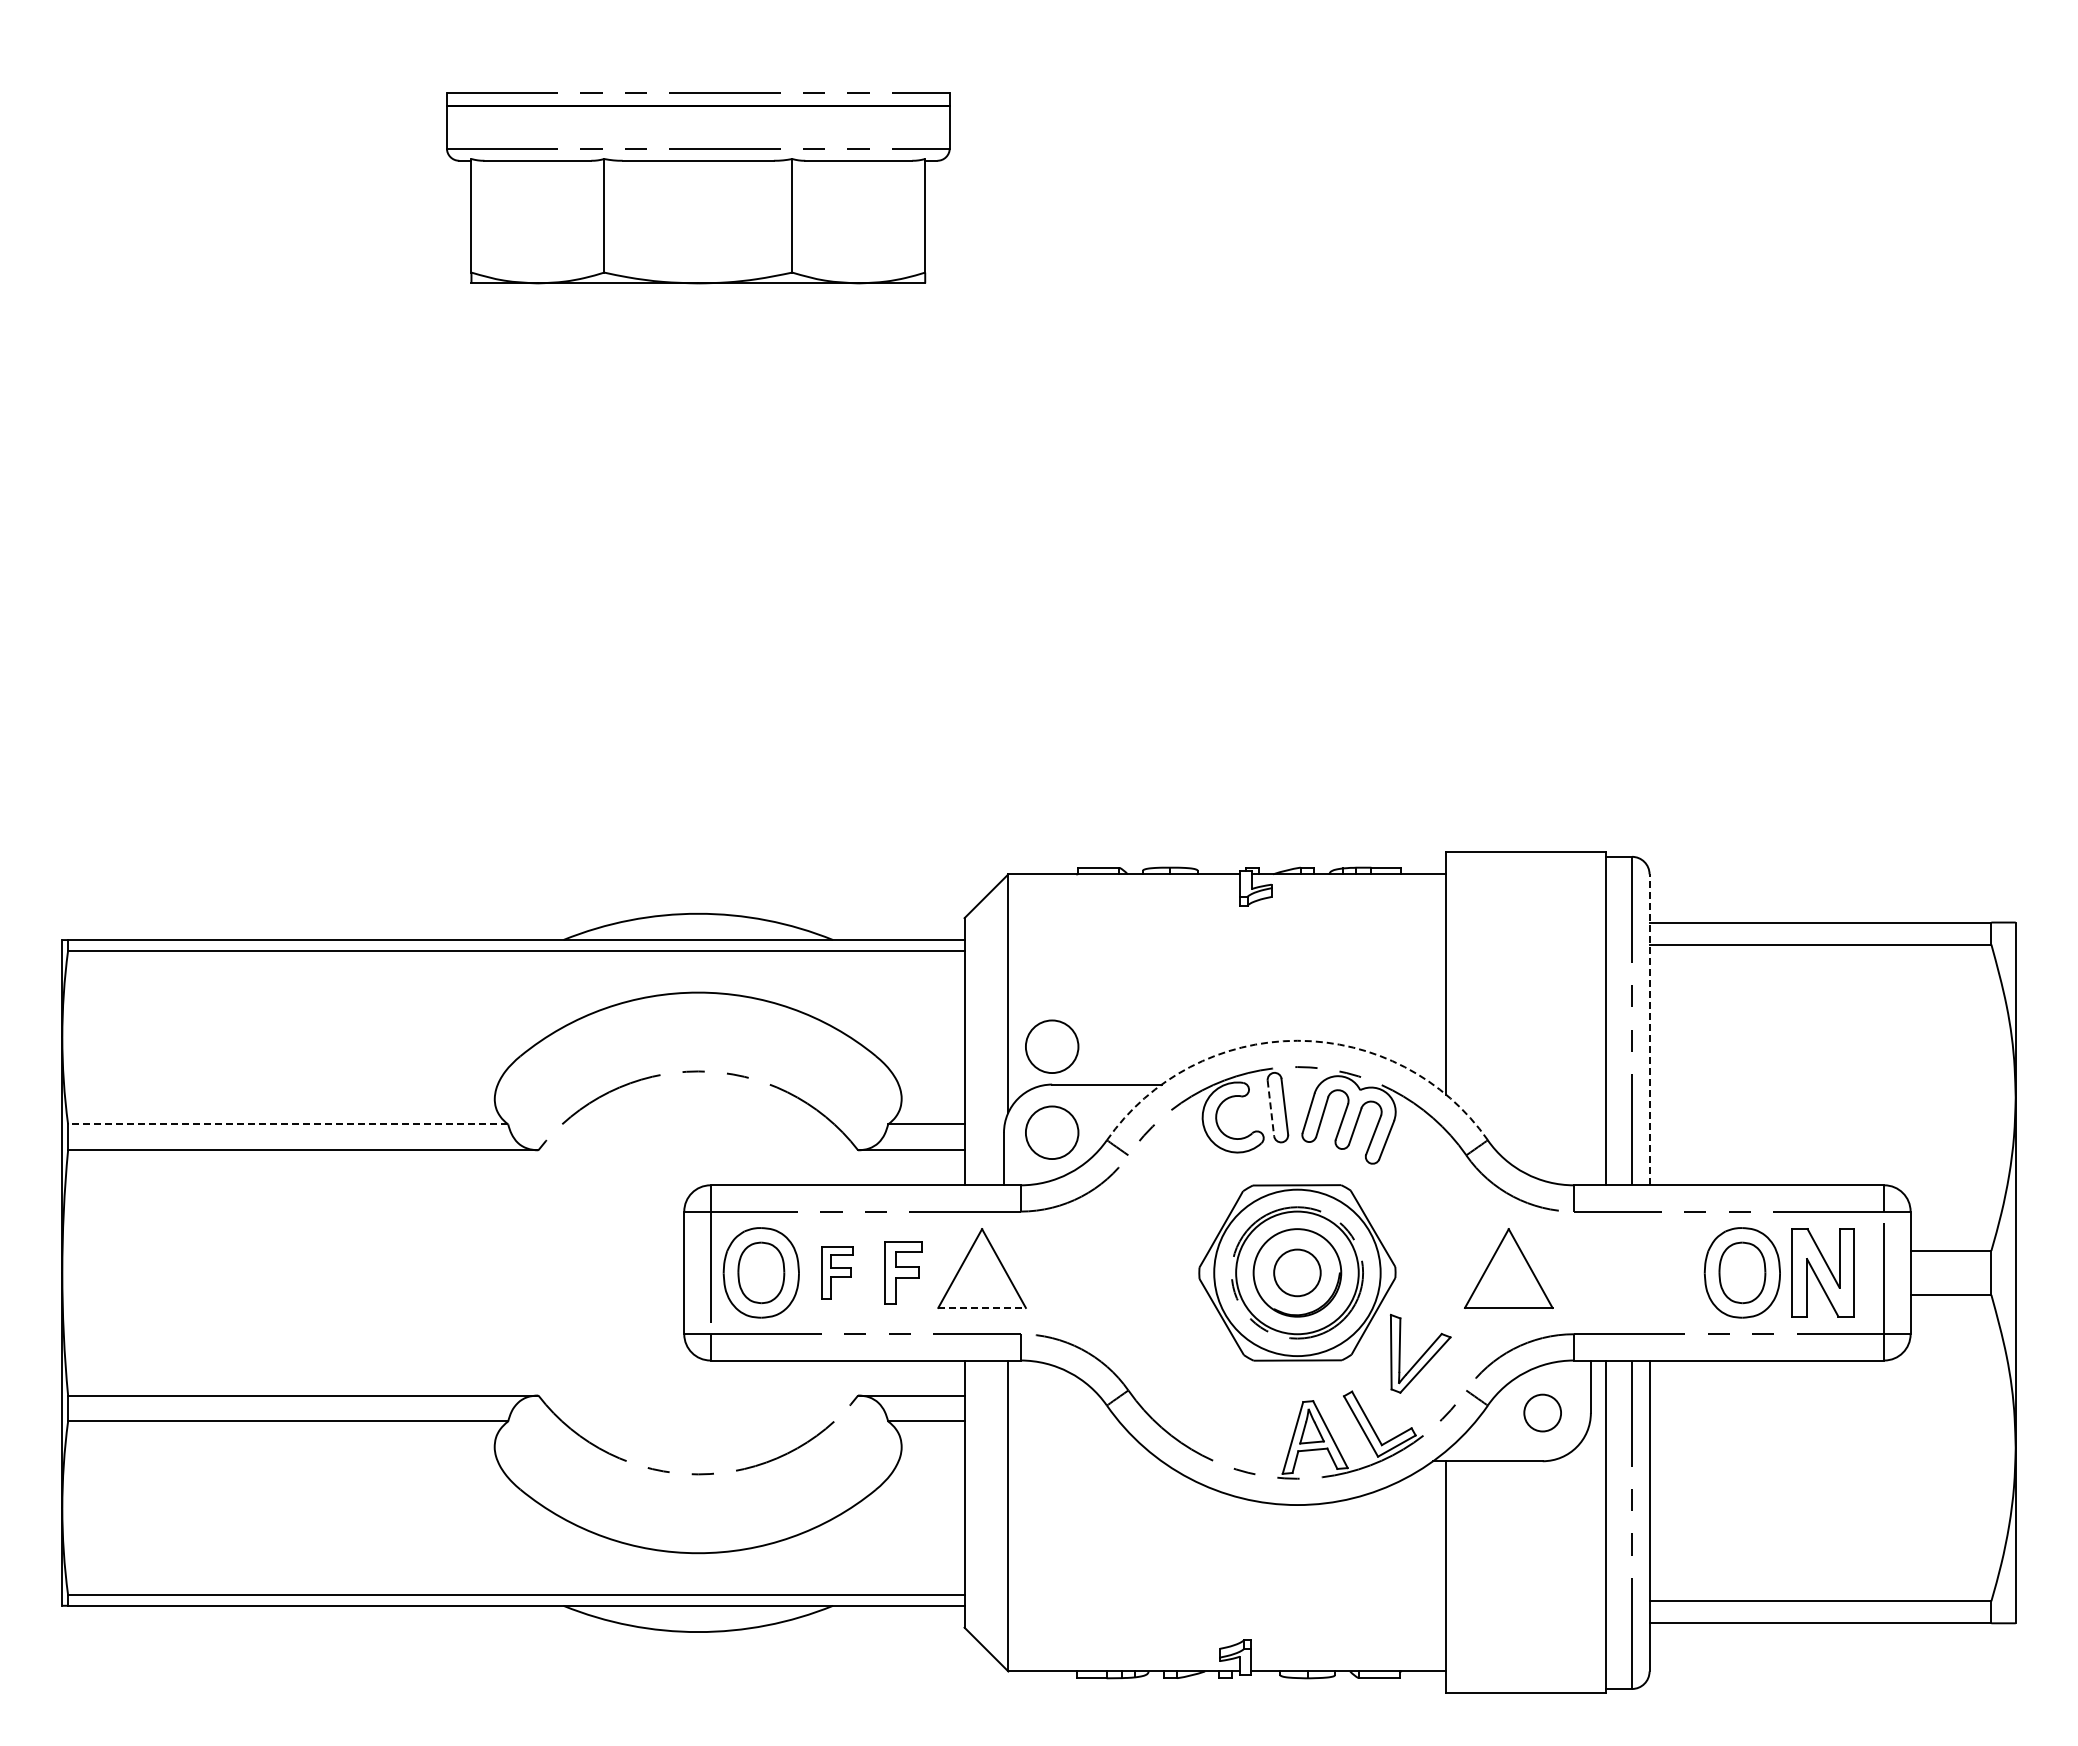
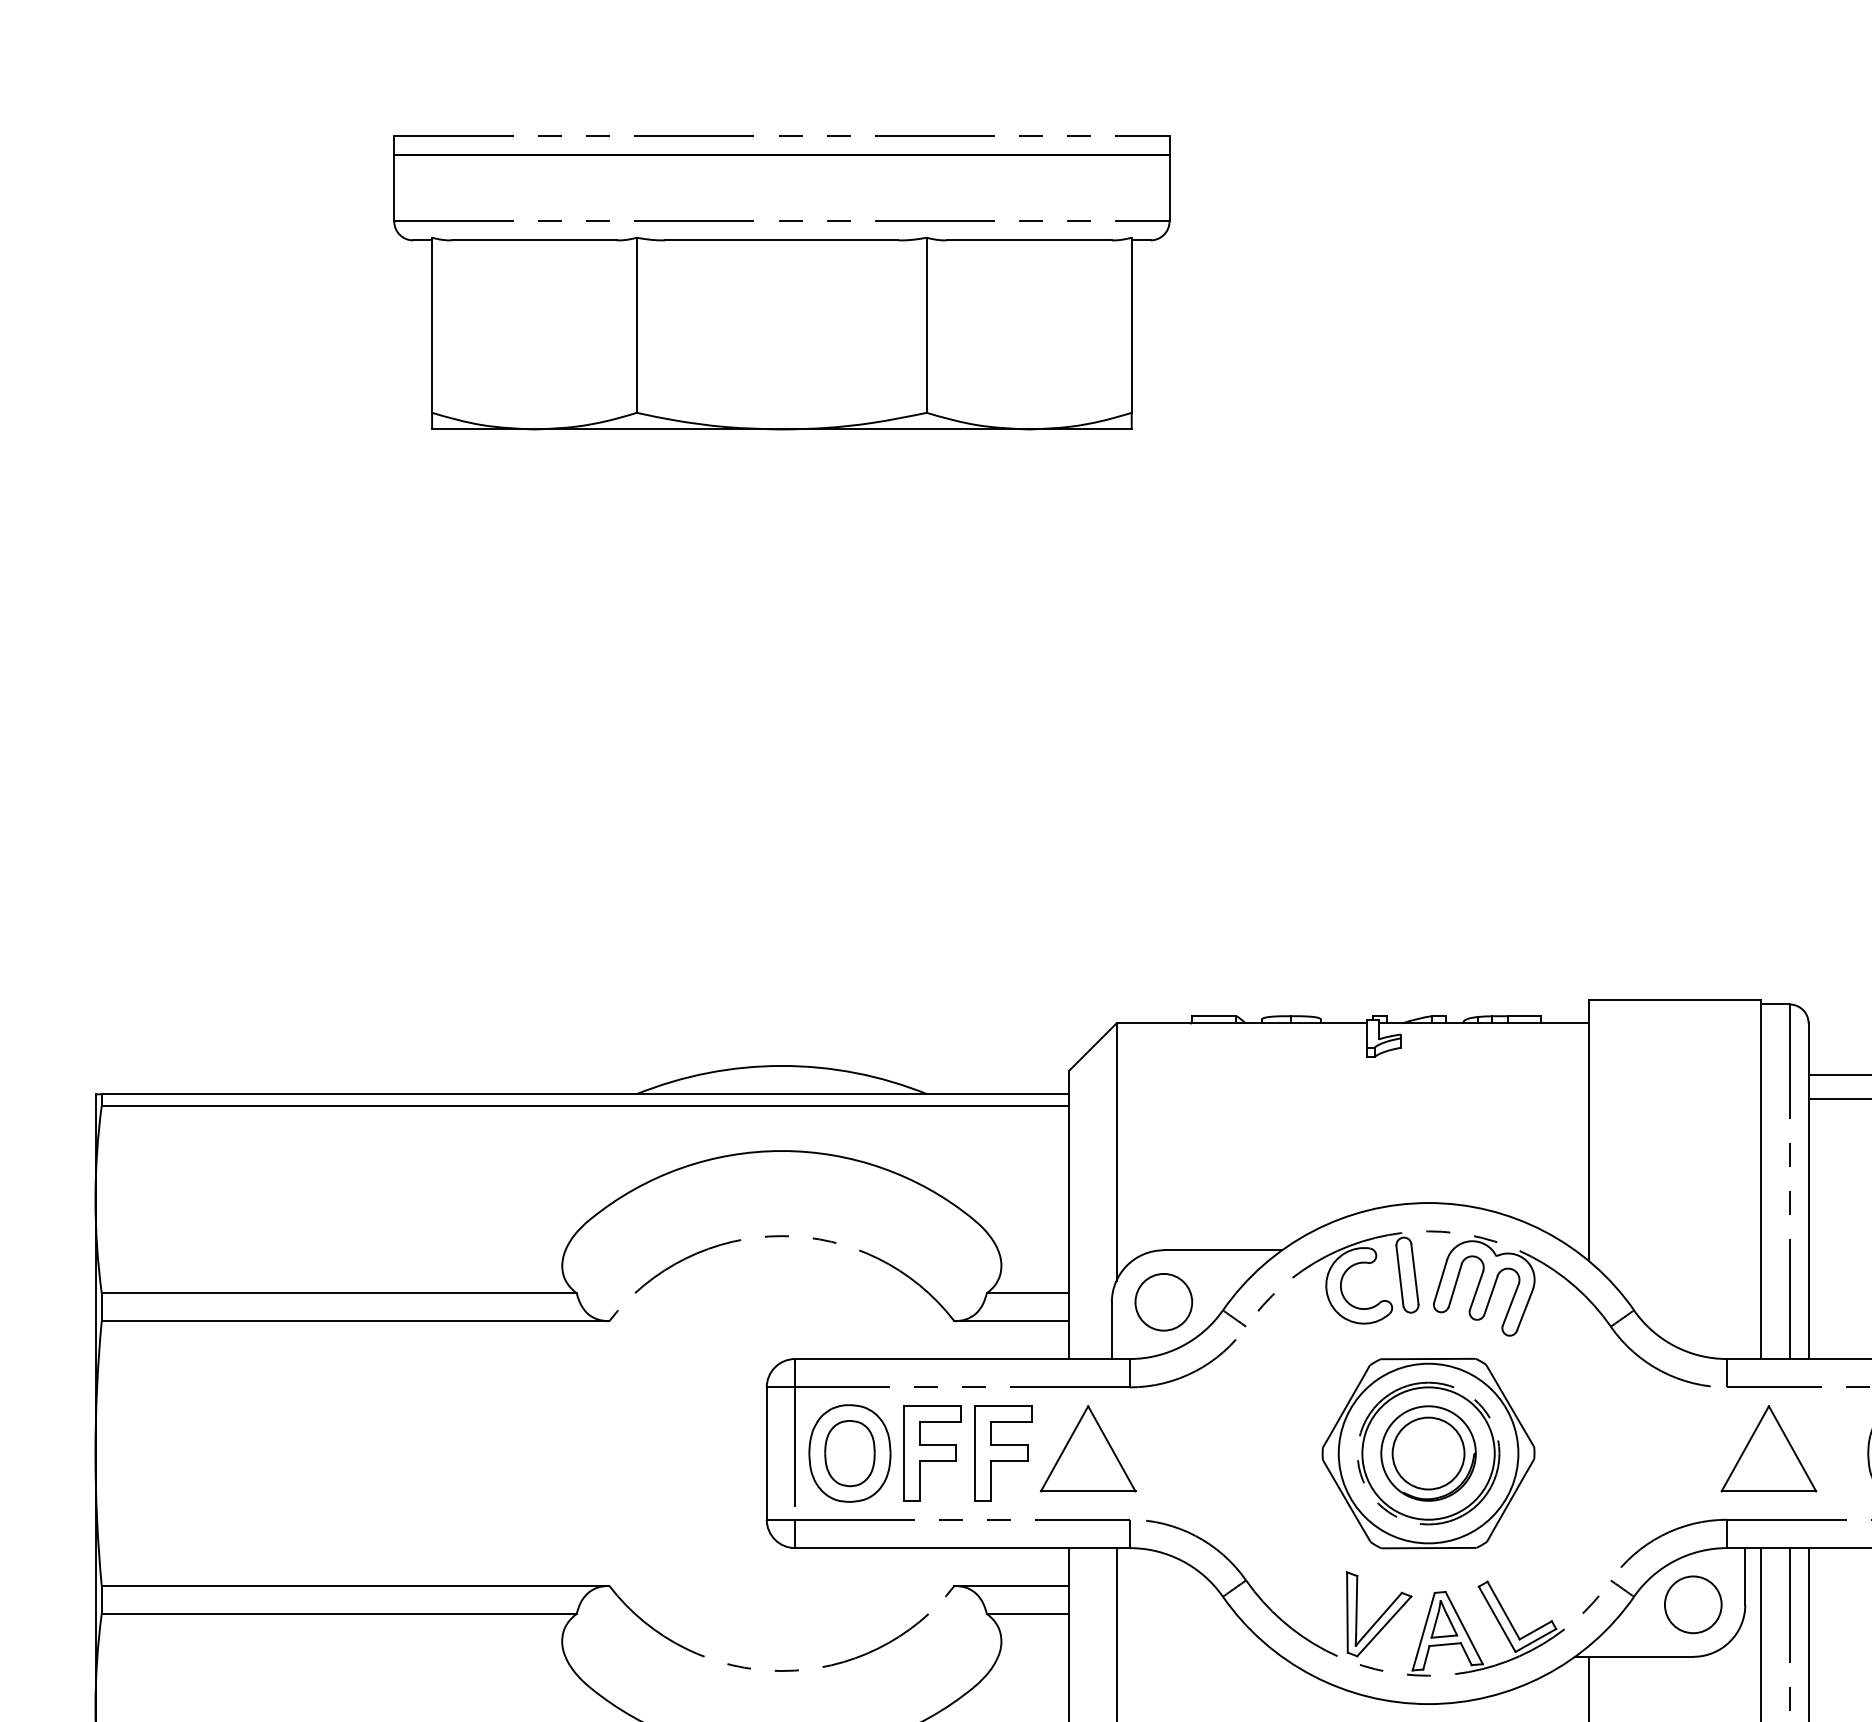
part: (698, 188) -> (782, 283), size x1.43
line: (1649, 1029) -> (1808, 1190), dashed -> solid
arc: (1297, 1040) -> (1428, 1202), dashed -> solid
circle: (1052, 1046) -> (1164, 1209), removed
line: (1270, 1108) -> (1399, 1276), dashed -> solid
line: (287, 1124) -> (338, 1293), dashed -> solid
part: (1508, 1268) -> (1768, 1448), moved
part: (837, 1272) -> (932, 1453), size x1.67
part: (903, 1272) -> (1003, 1453), size x1.43
circle: (1297, 1272) -> (1428, 1453), size x1.43
line: (982, 1307) -> (1088, 1490), dashed -> solid
part: (1420, 1353) -> (1378, 1613), moved
circle: (1542, 1412) -> (1693, 1604), size x1.43

